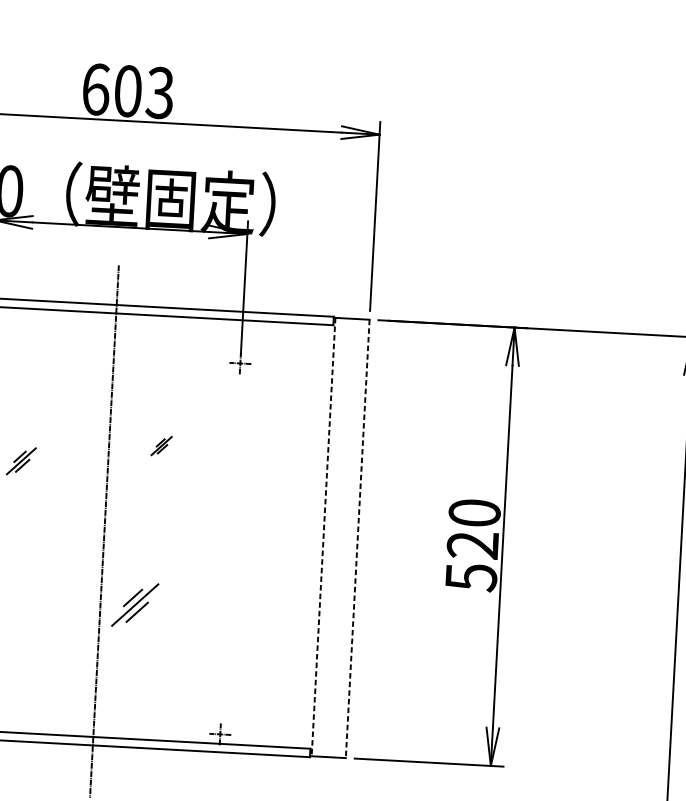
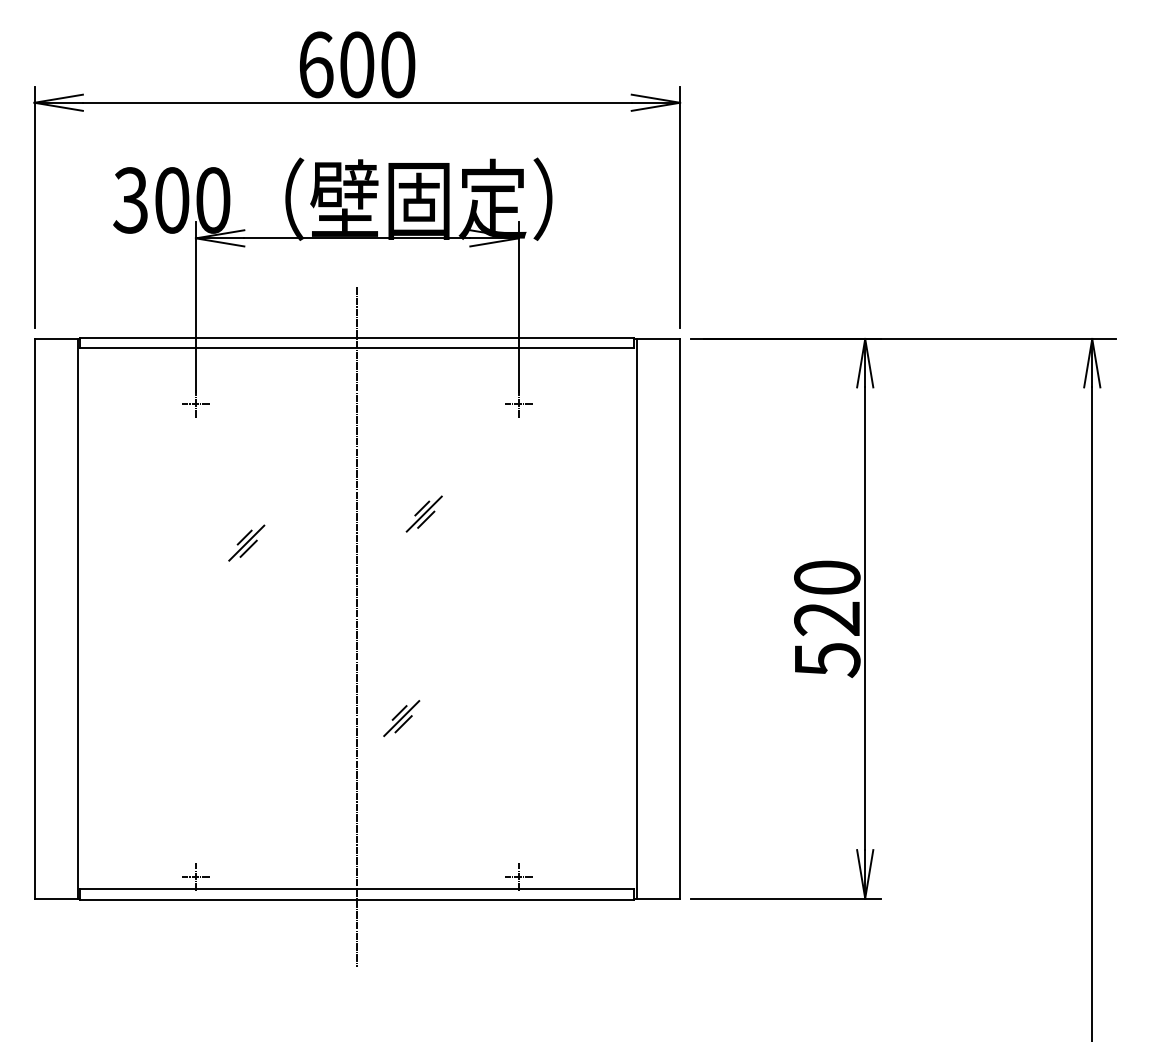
text: (159, 92) -> (397, 64), 603 -> 600
part: (161, 445) -> (423, 513), size x1.43
line: (323, 536) -> (636, 618), dashed -> solid
line: (358, 538) -> (680, 618), dashed -> solid
part: (135, 605) -> (401, 718), size x0.62

